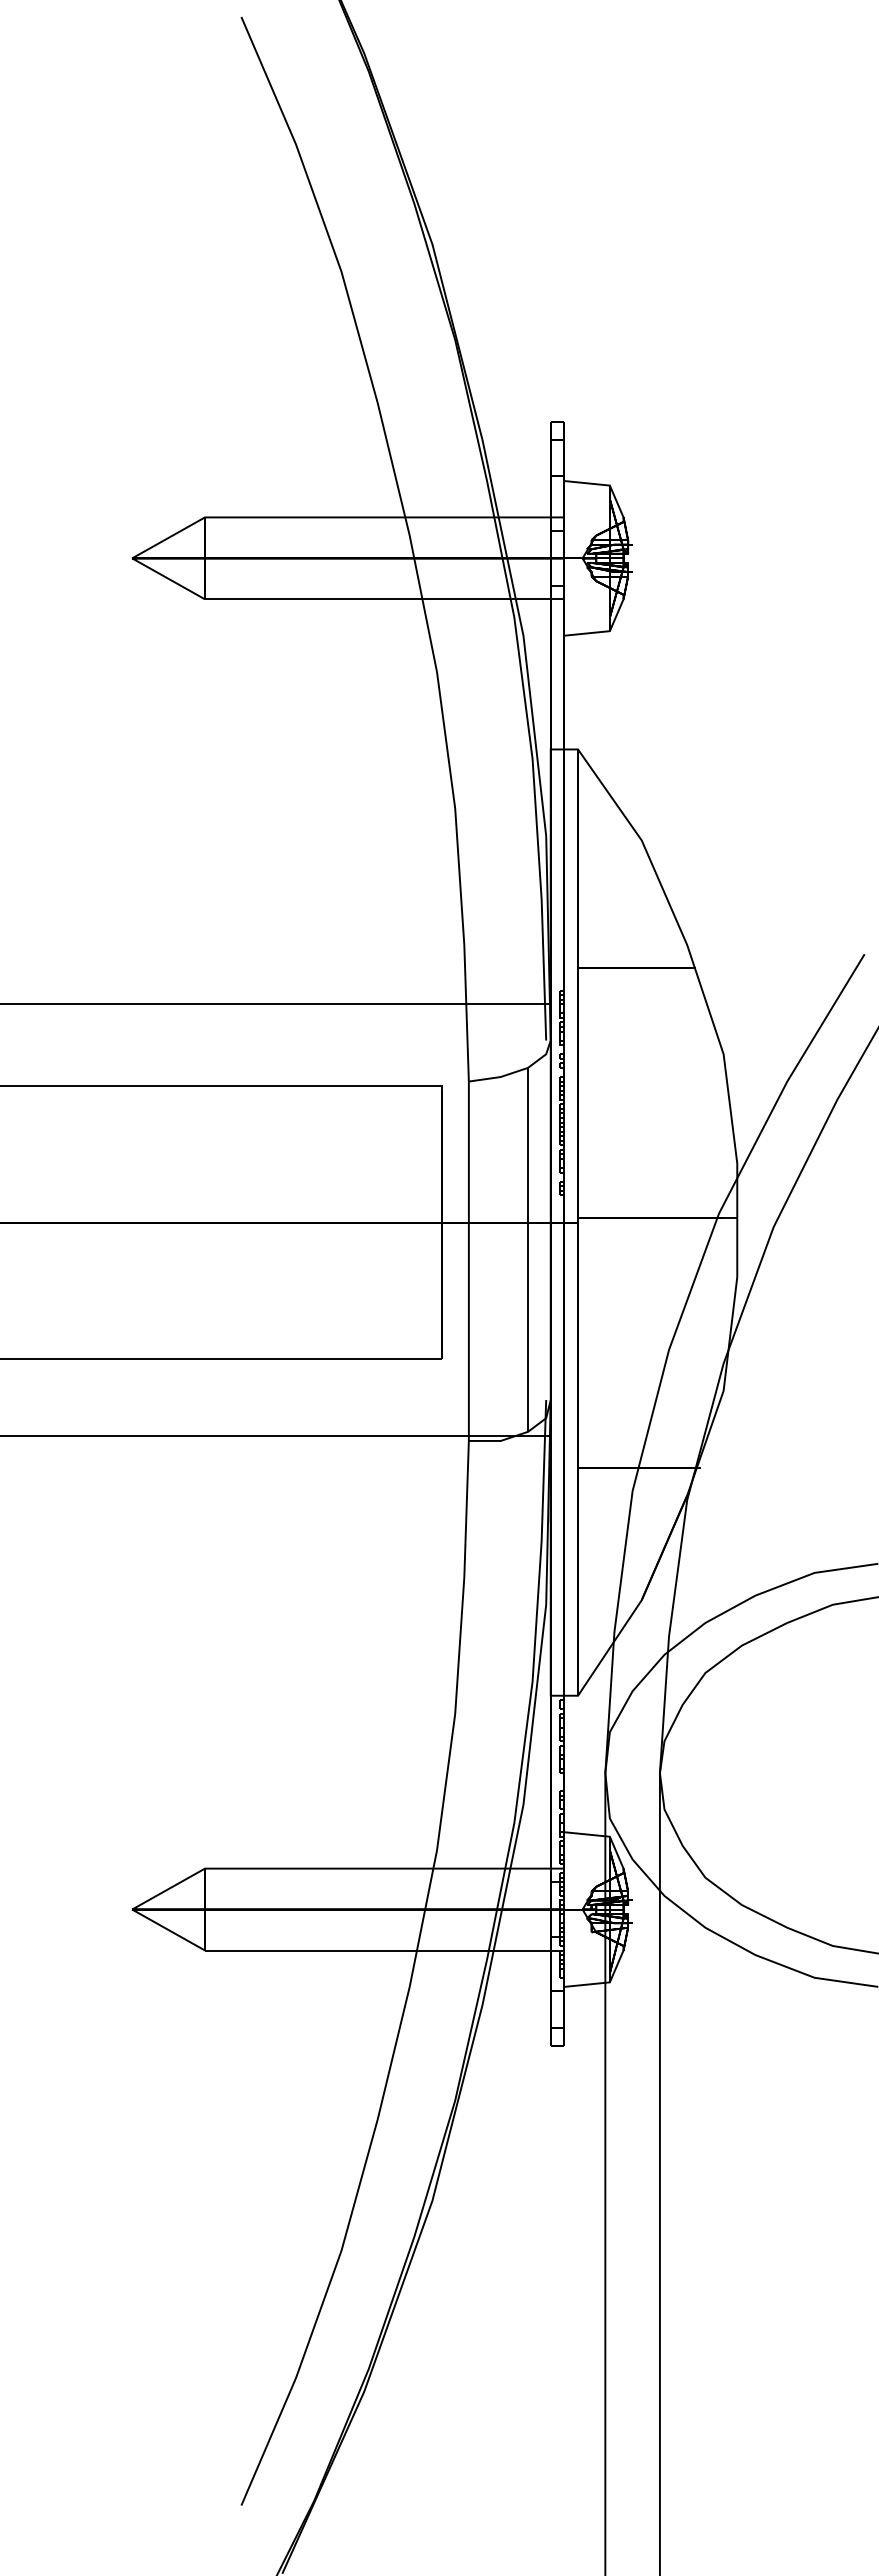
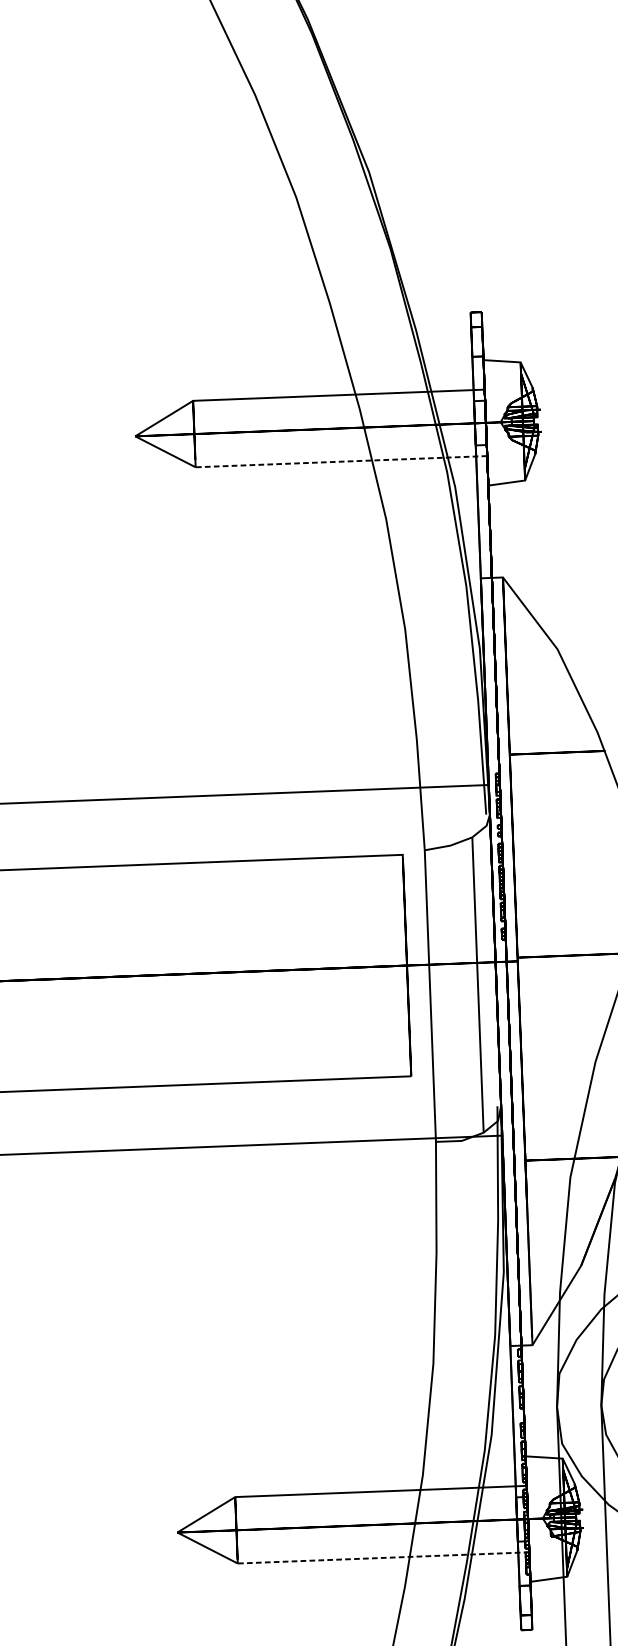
line: (384, 599) -> (341, 461), solid -> dashed
line: (384, 1950) -> (383, 1557), solid -> dashed

